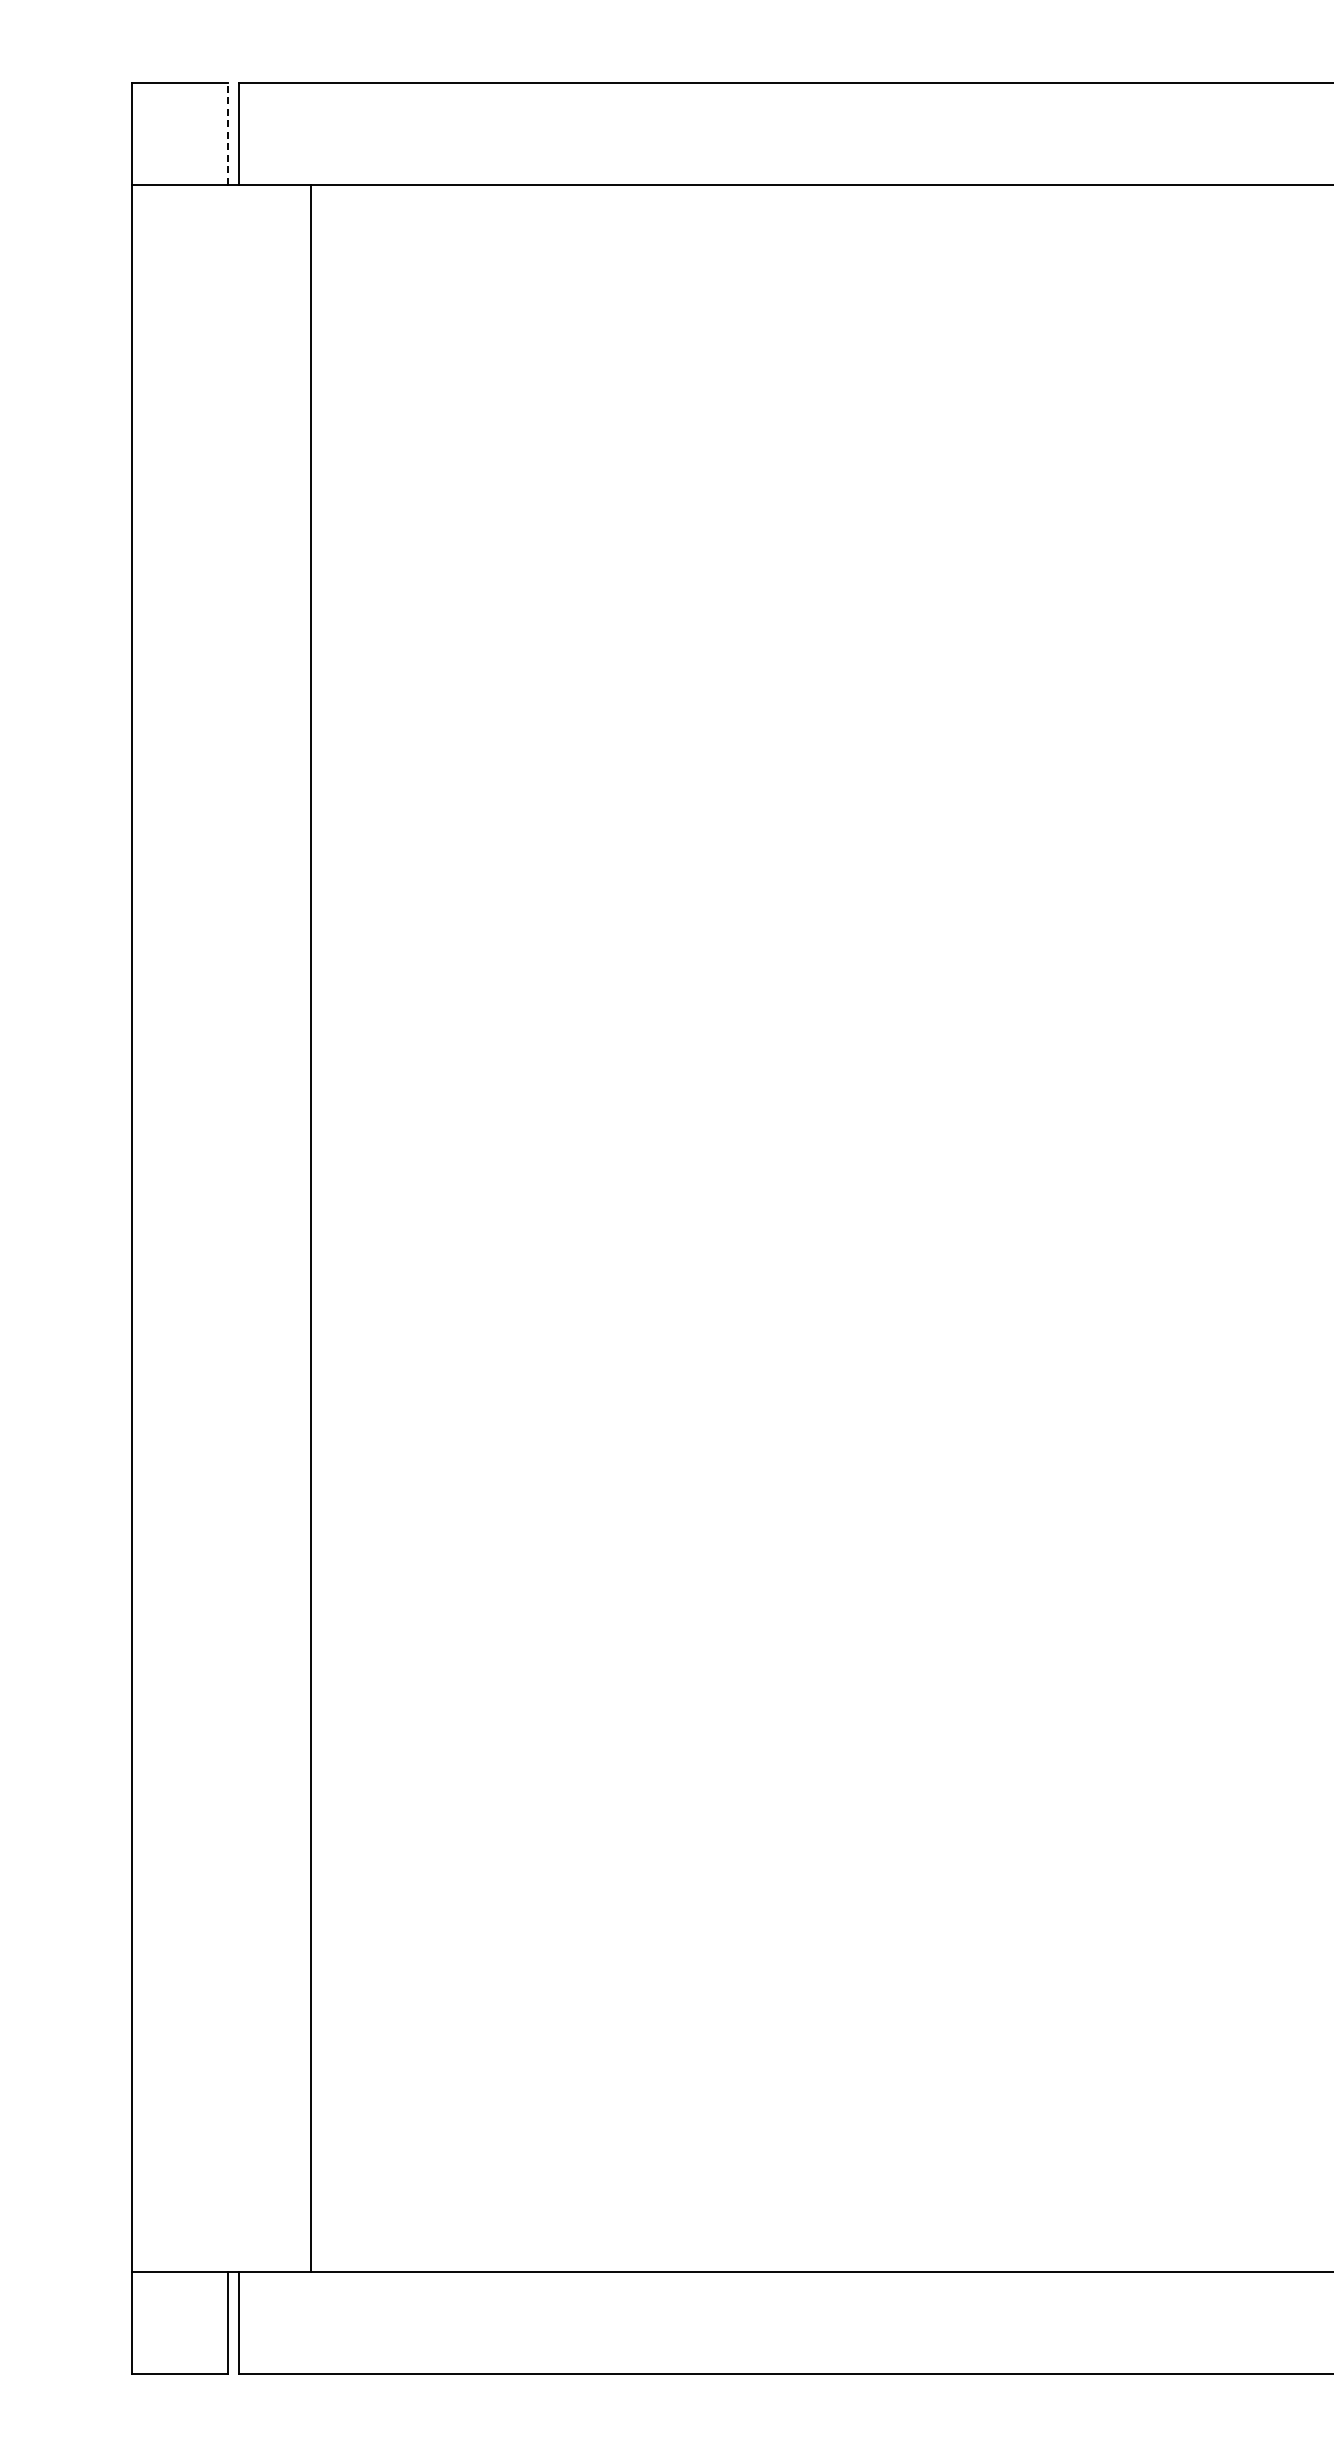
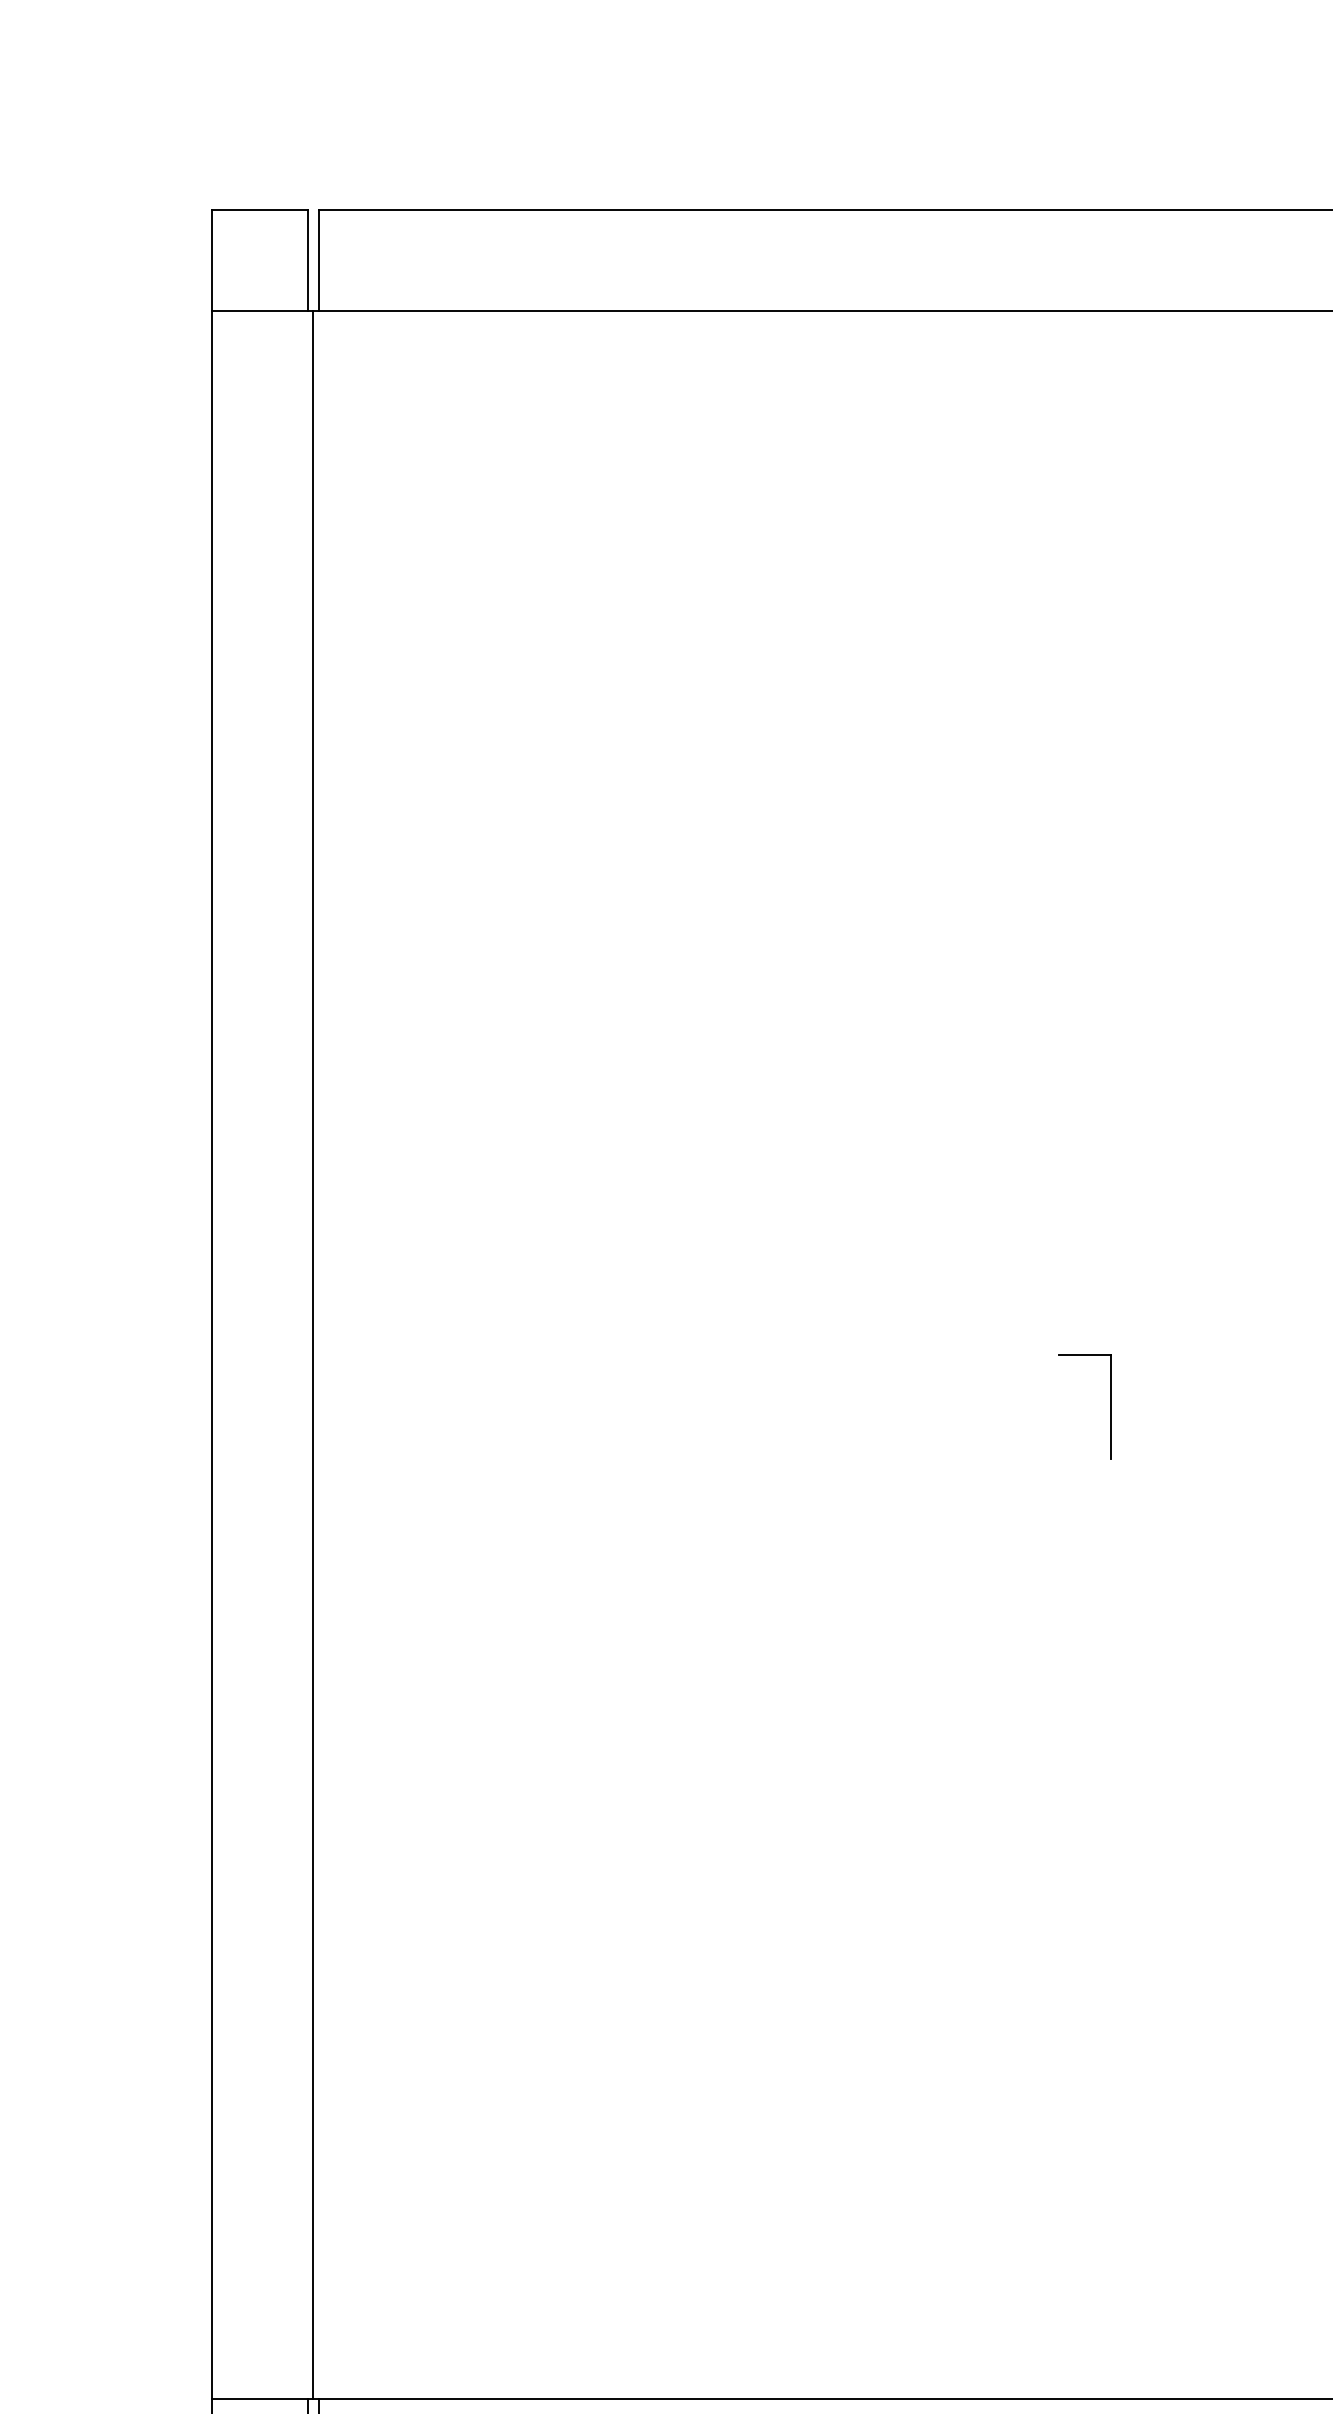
line: (227, 134) -> (307, 261), dashed -> solid
line: (311, 1228) -> (313, 1355), moved
part: (1030, 1280) -> (1110, 1407), added

